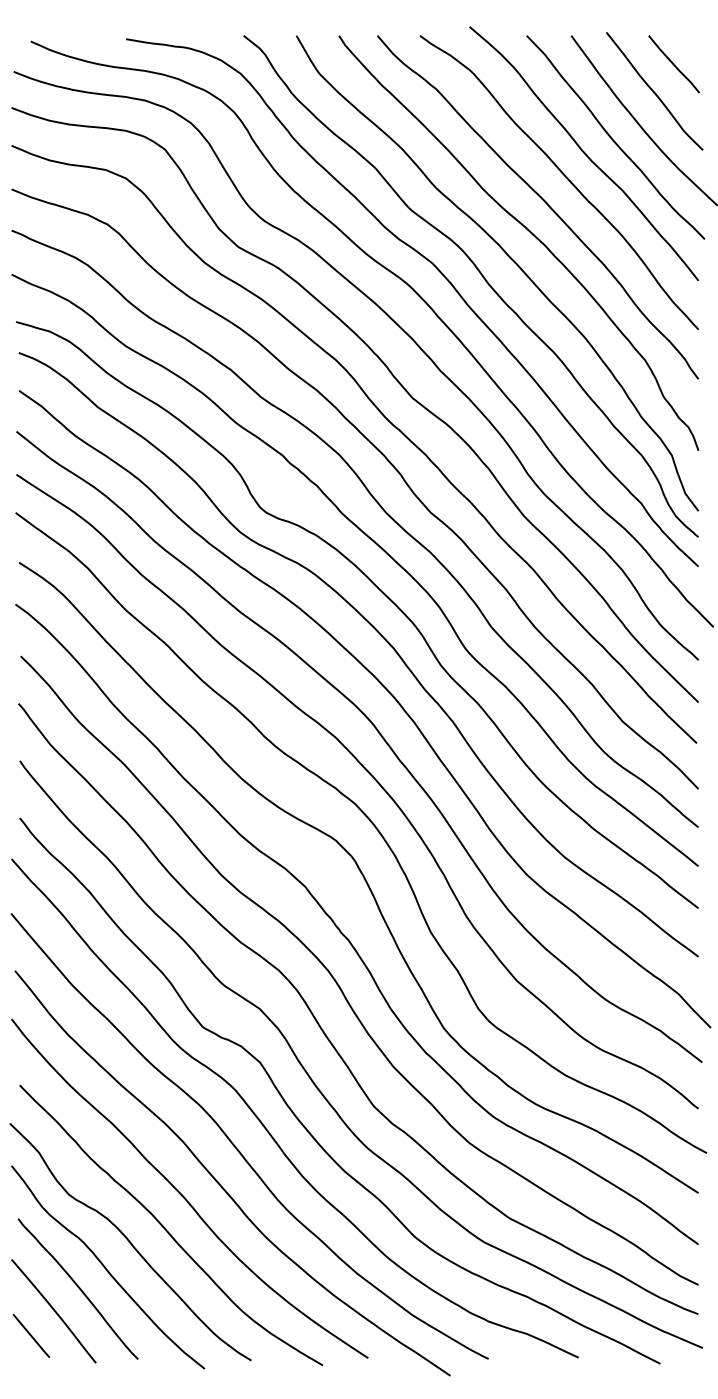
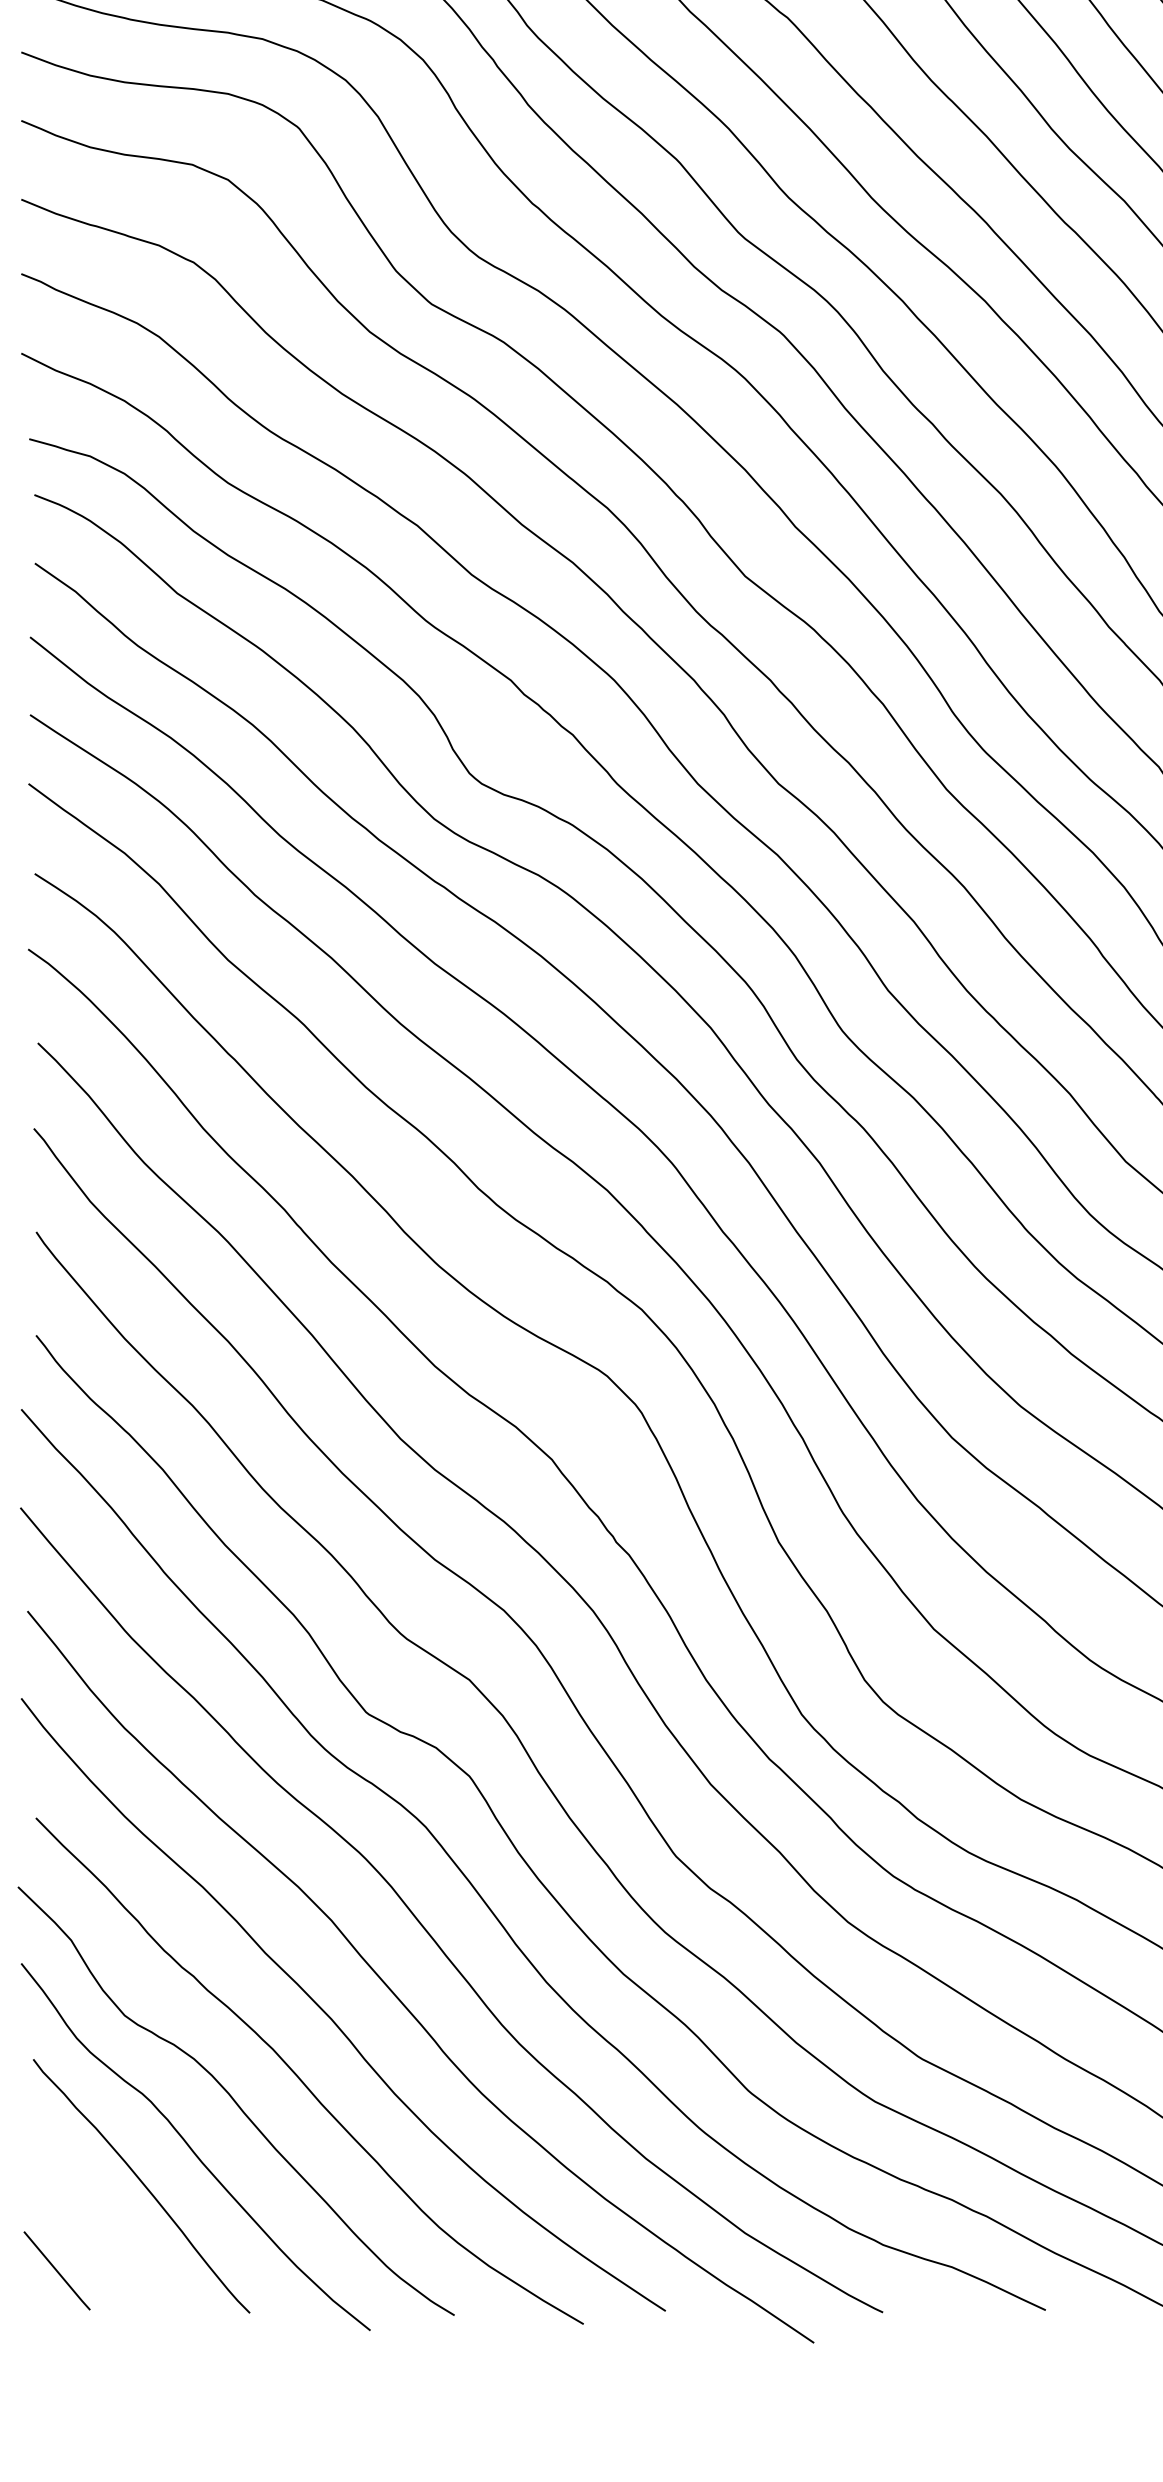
curve: (53, 1310) -> (96, 2224), removed

